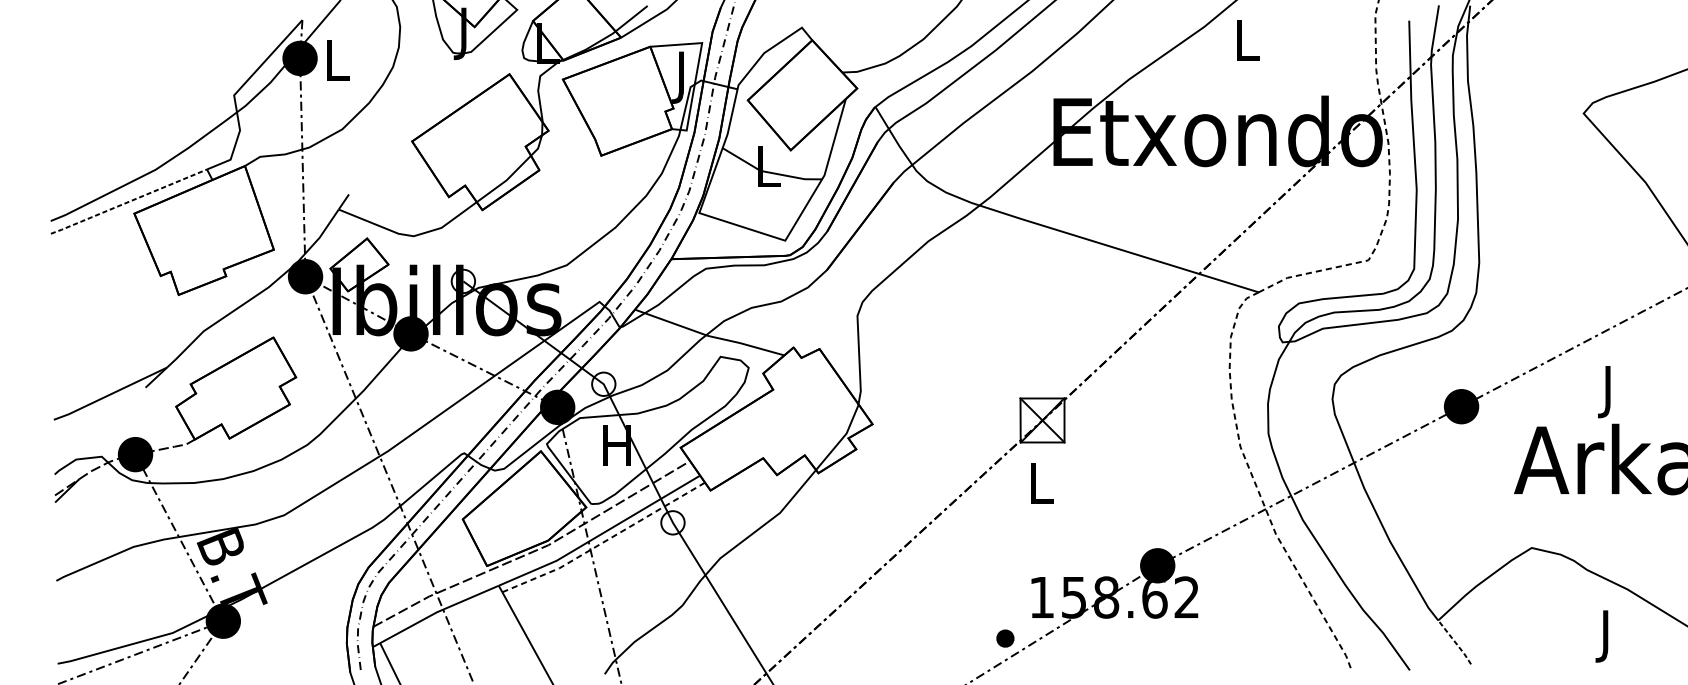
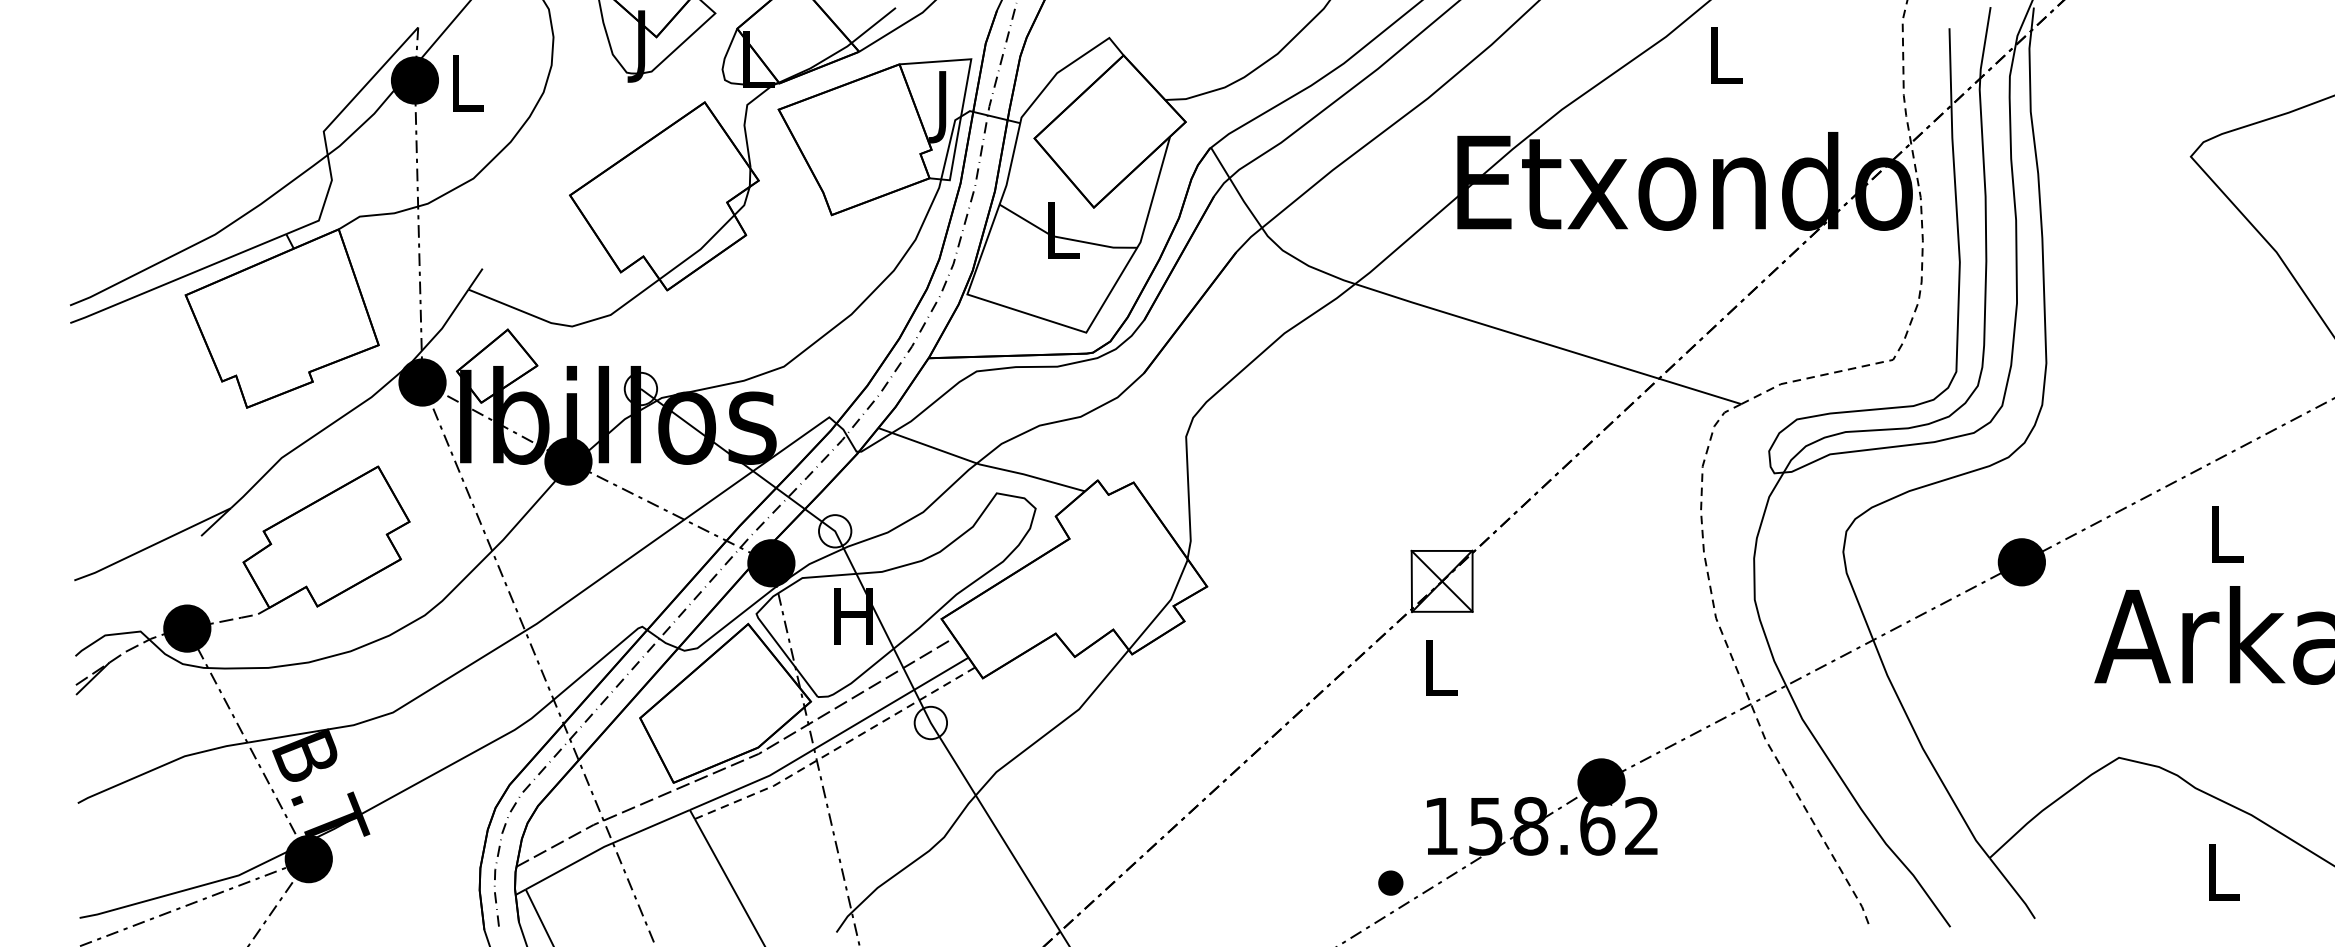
line: (128, 202) -> (177, 279), dashed -> solid
text: (1609, 392) -> (2226, 542), J -> L
text: (1607, 636) -> (2223, 880), J -> L
line: (1455, 642) -> (2013, 888), dashed -> solid

